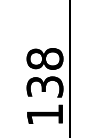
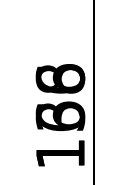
text: (44, 72) -> (59, 97), 138 -> 166

